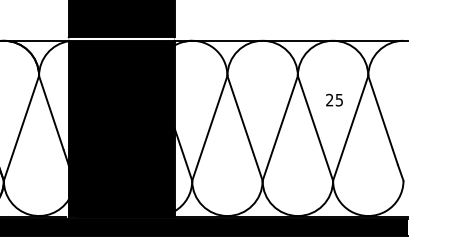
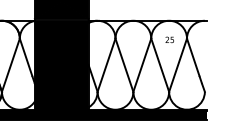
text: (333, 99) -> (169, 39), moved

